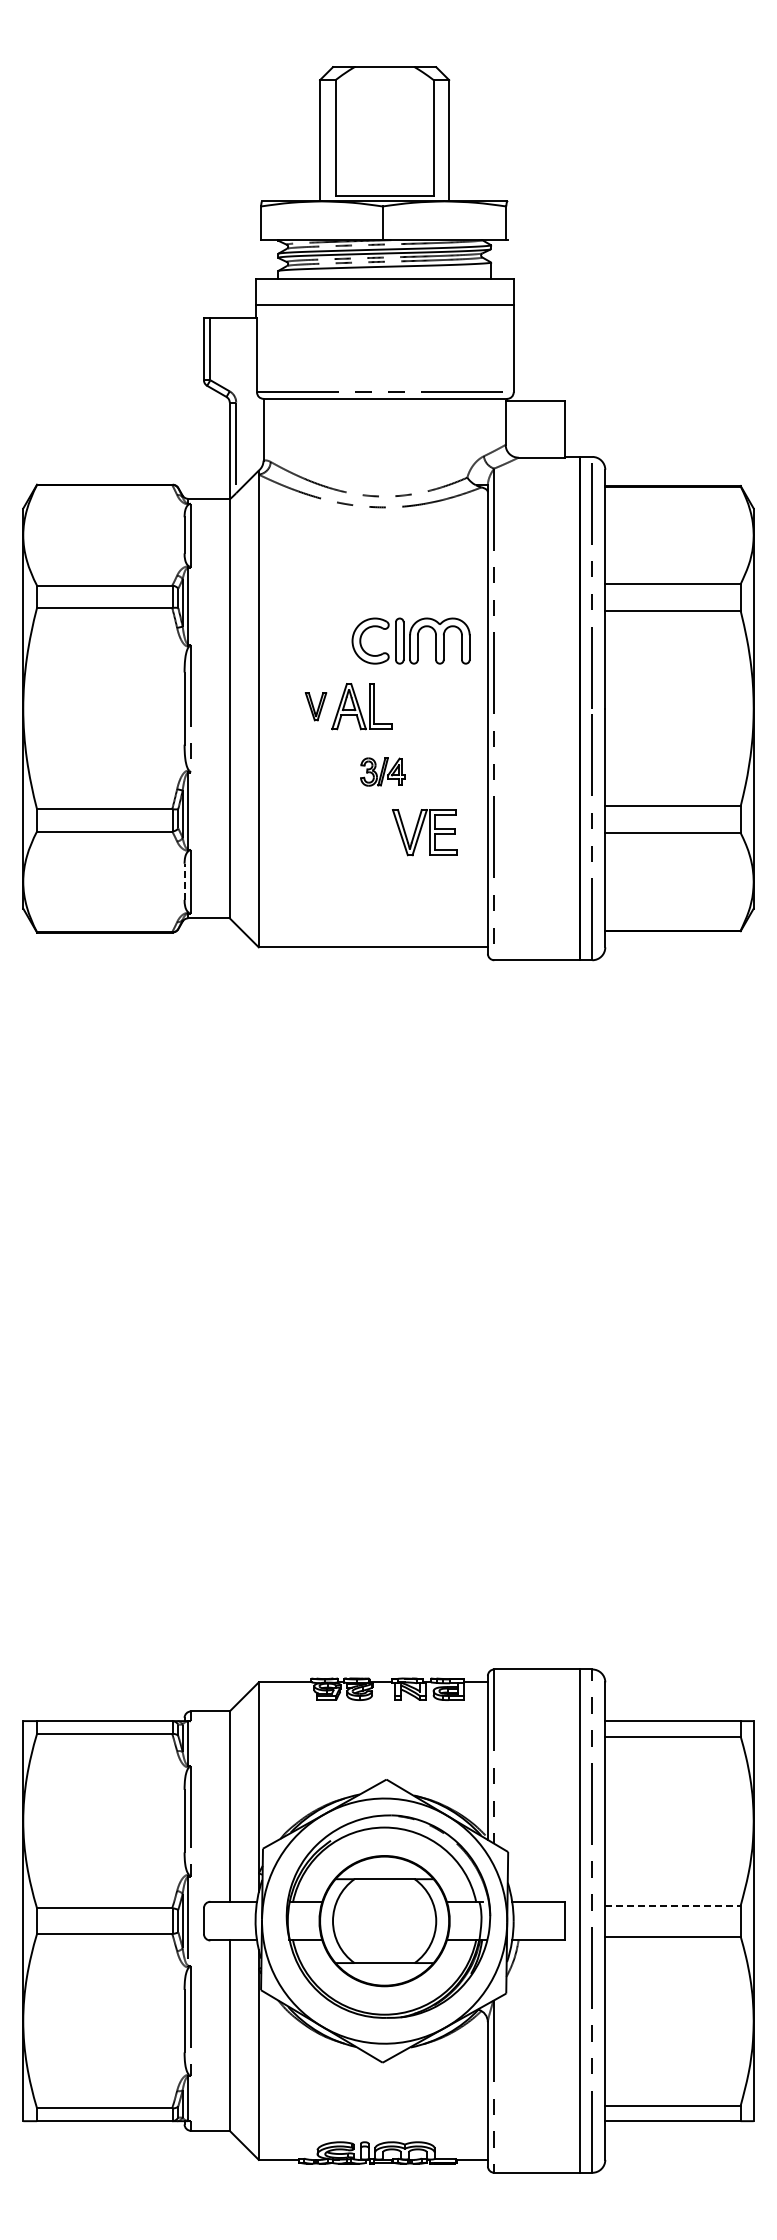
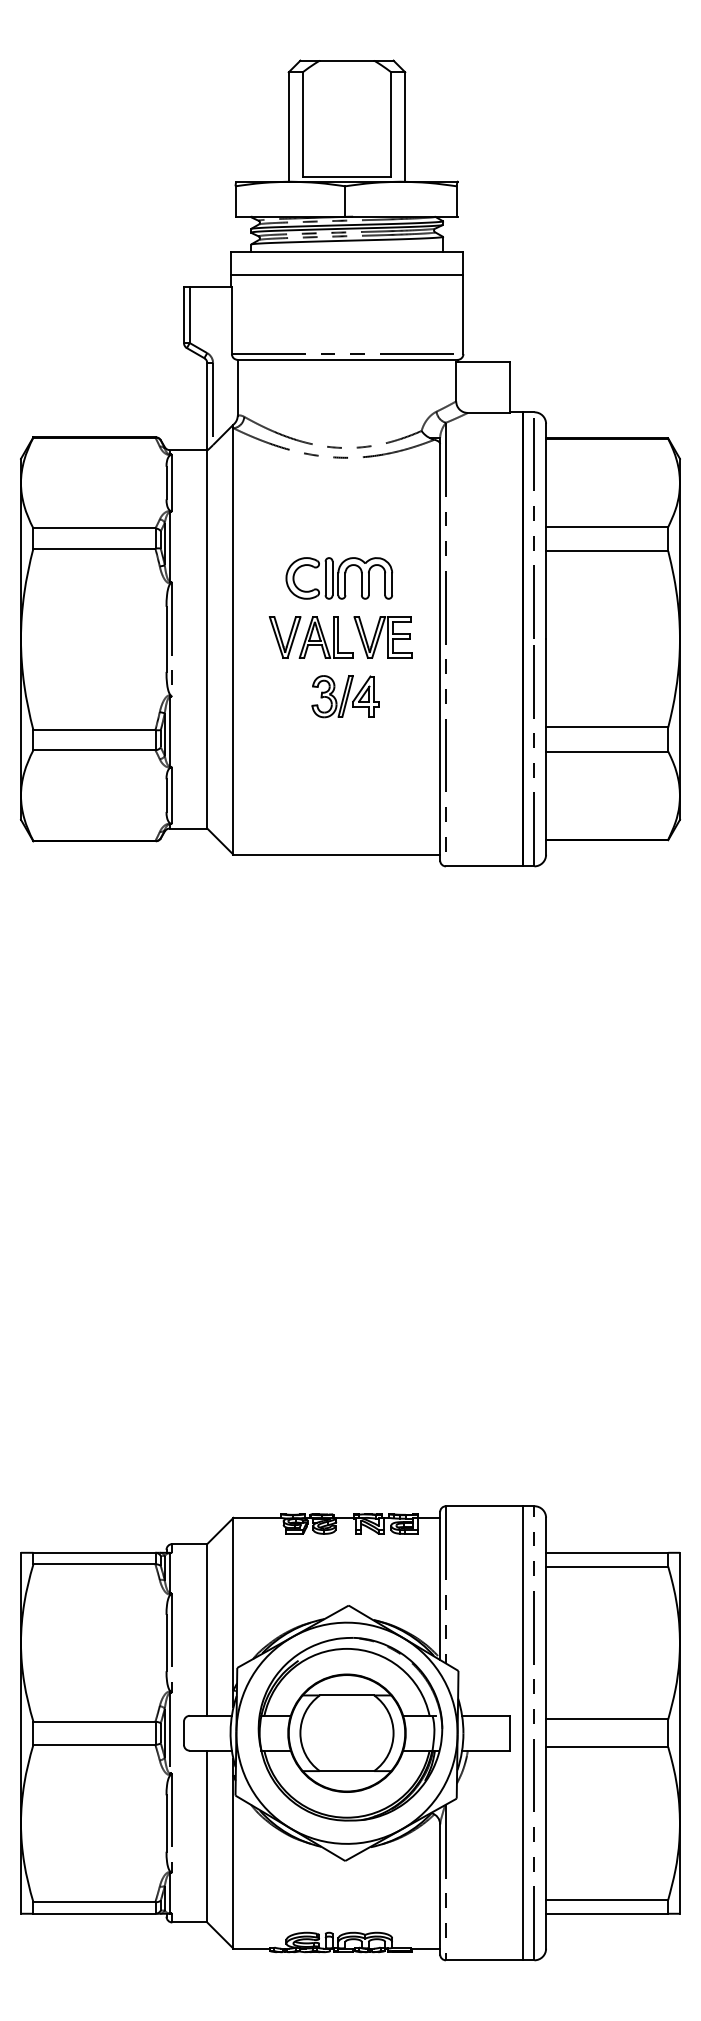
part: (410, 640) -> (338, 577), moved
part: (315, 706) -> (284, 637), size x1.67
part: (382, 771) -> (345, 696), size x1.67
part: (424, 832) -> (382, 637), moved
line: (184, 881) -> (166, 795), dashed -> solid
line: (672, 1905) -> (606, 1719), dashed -> solid

